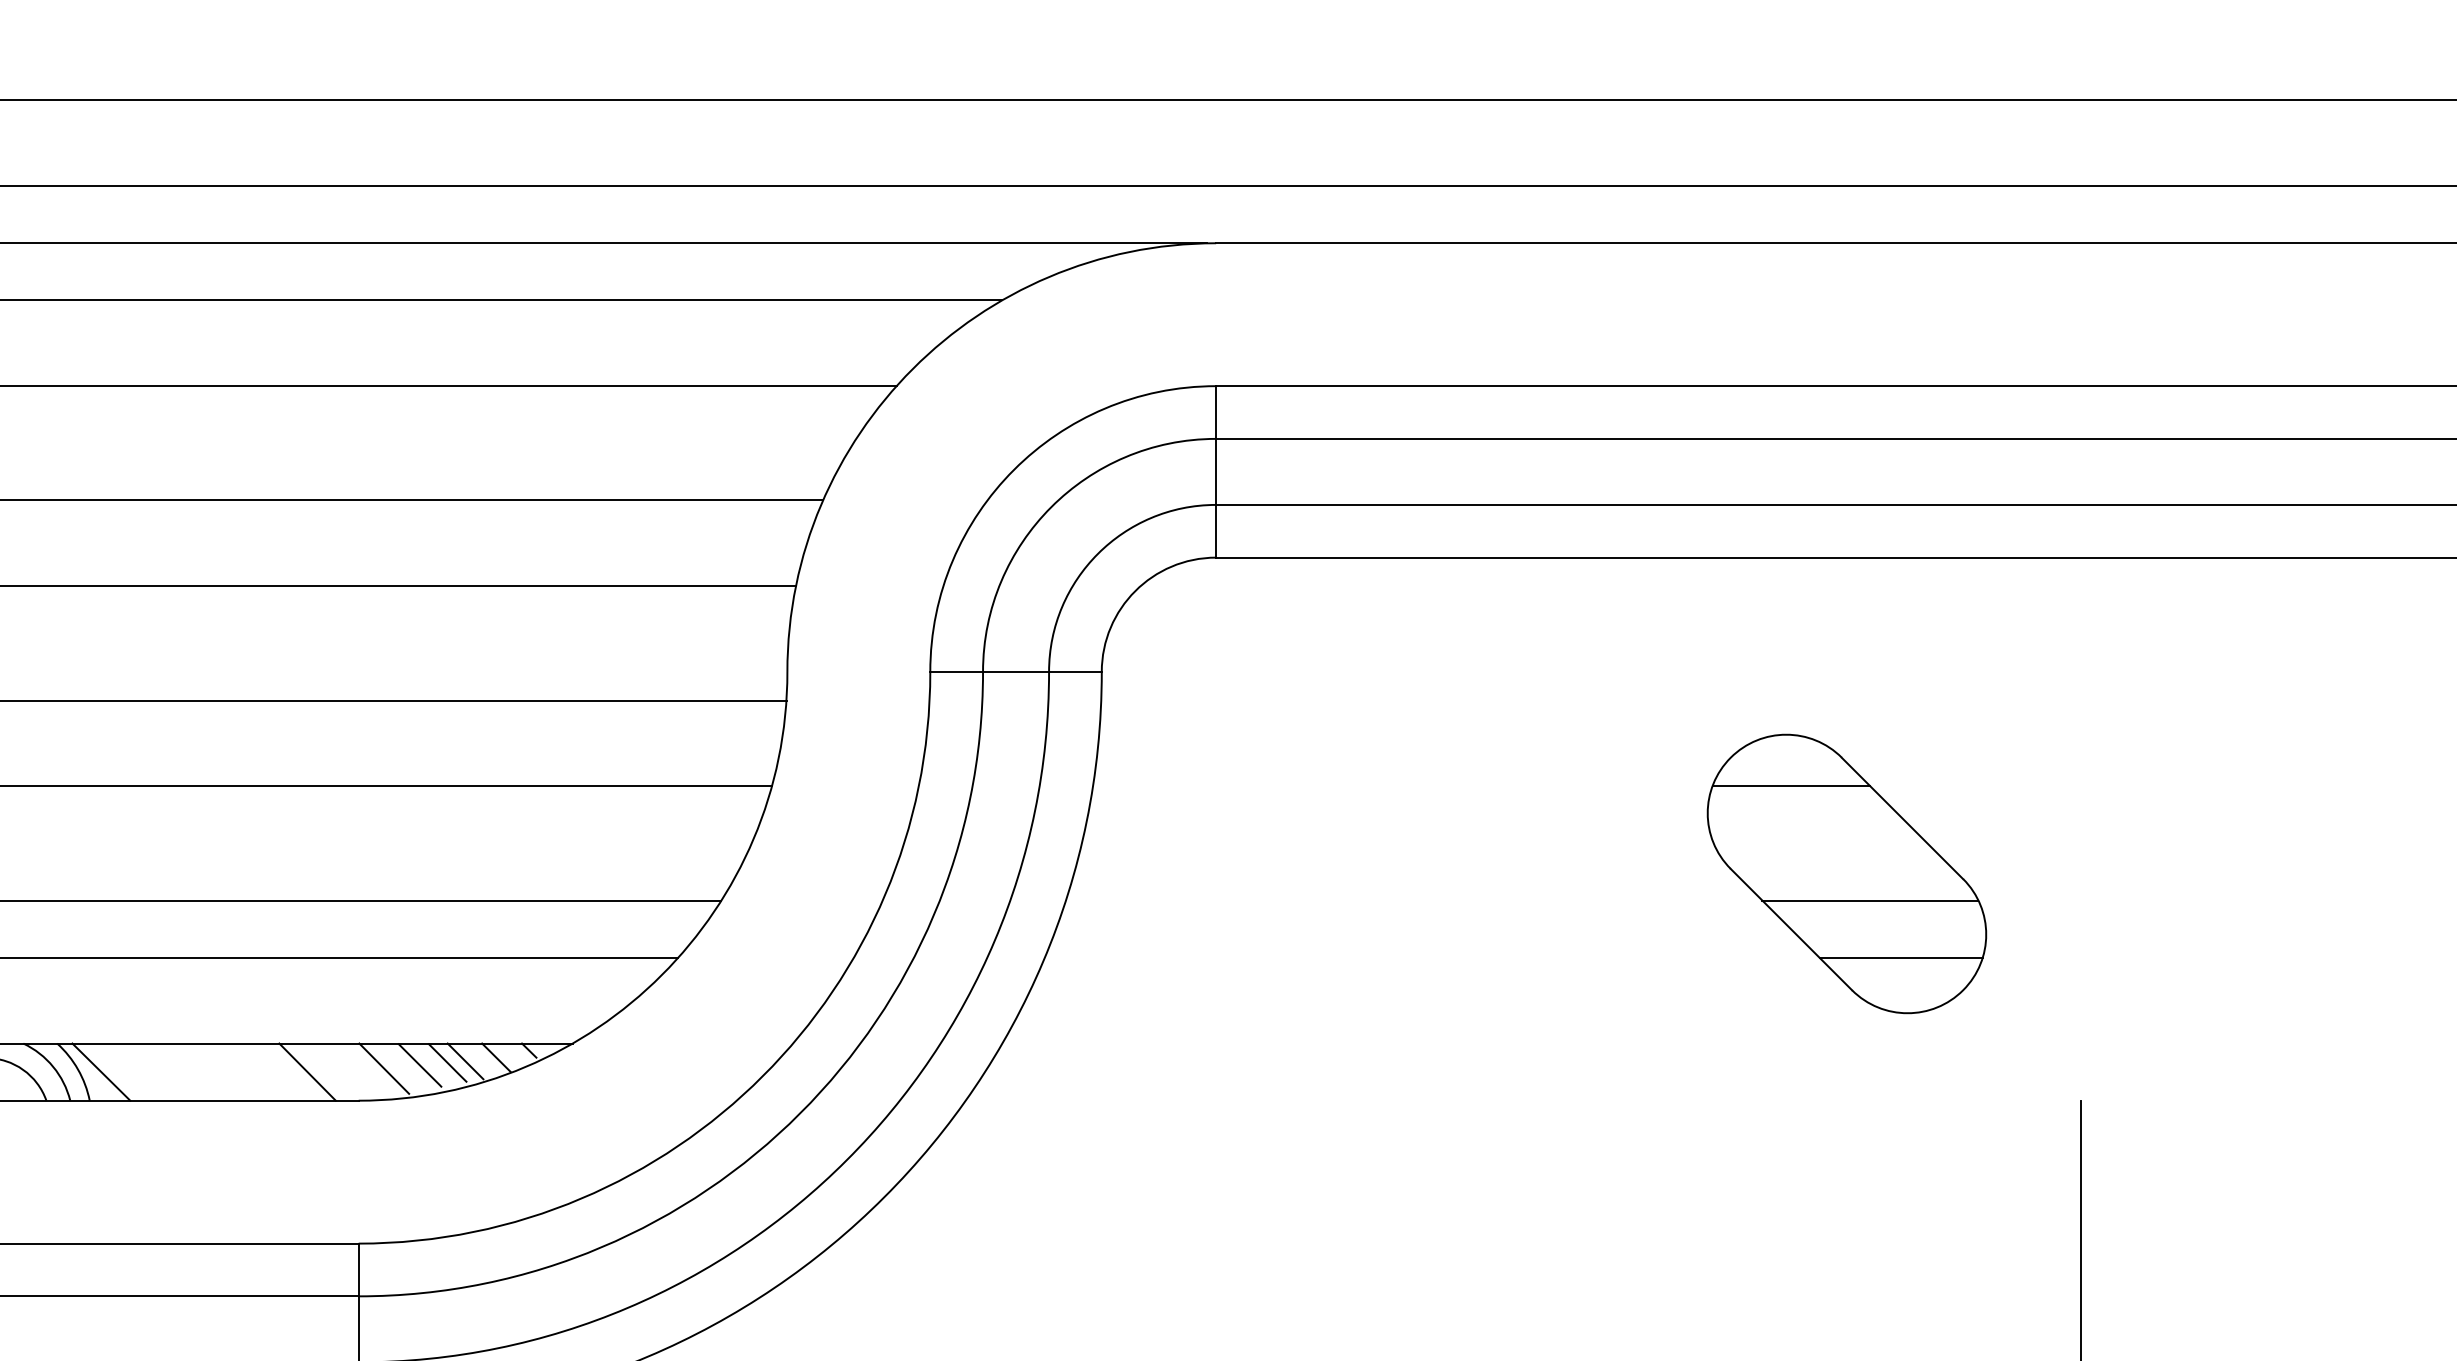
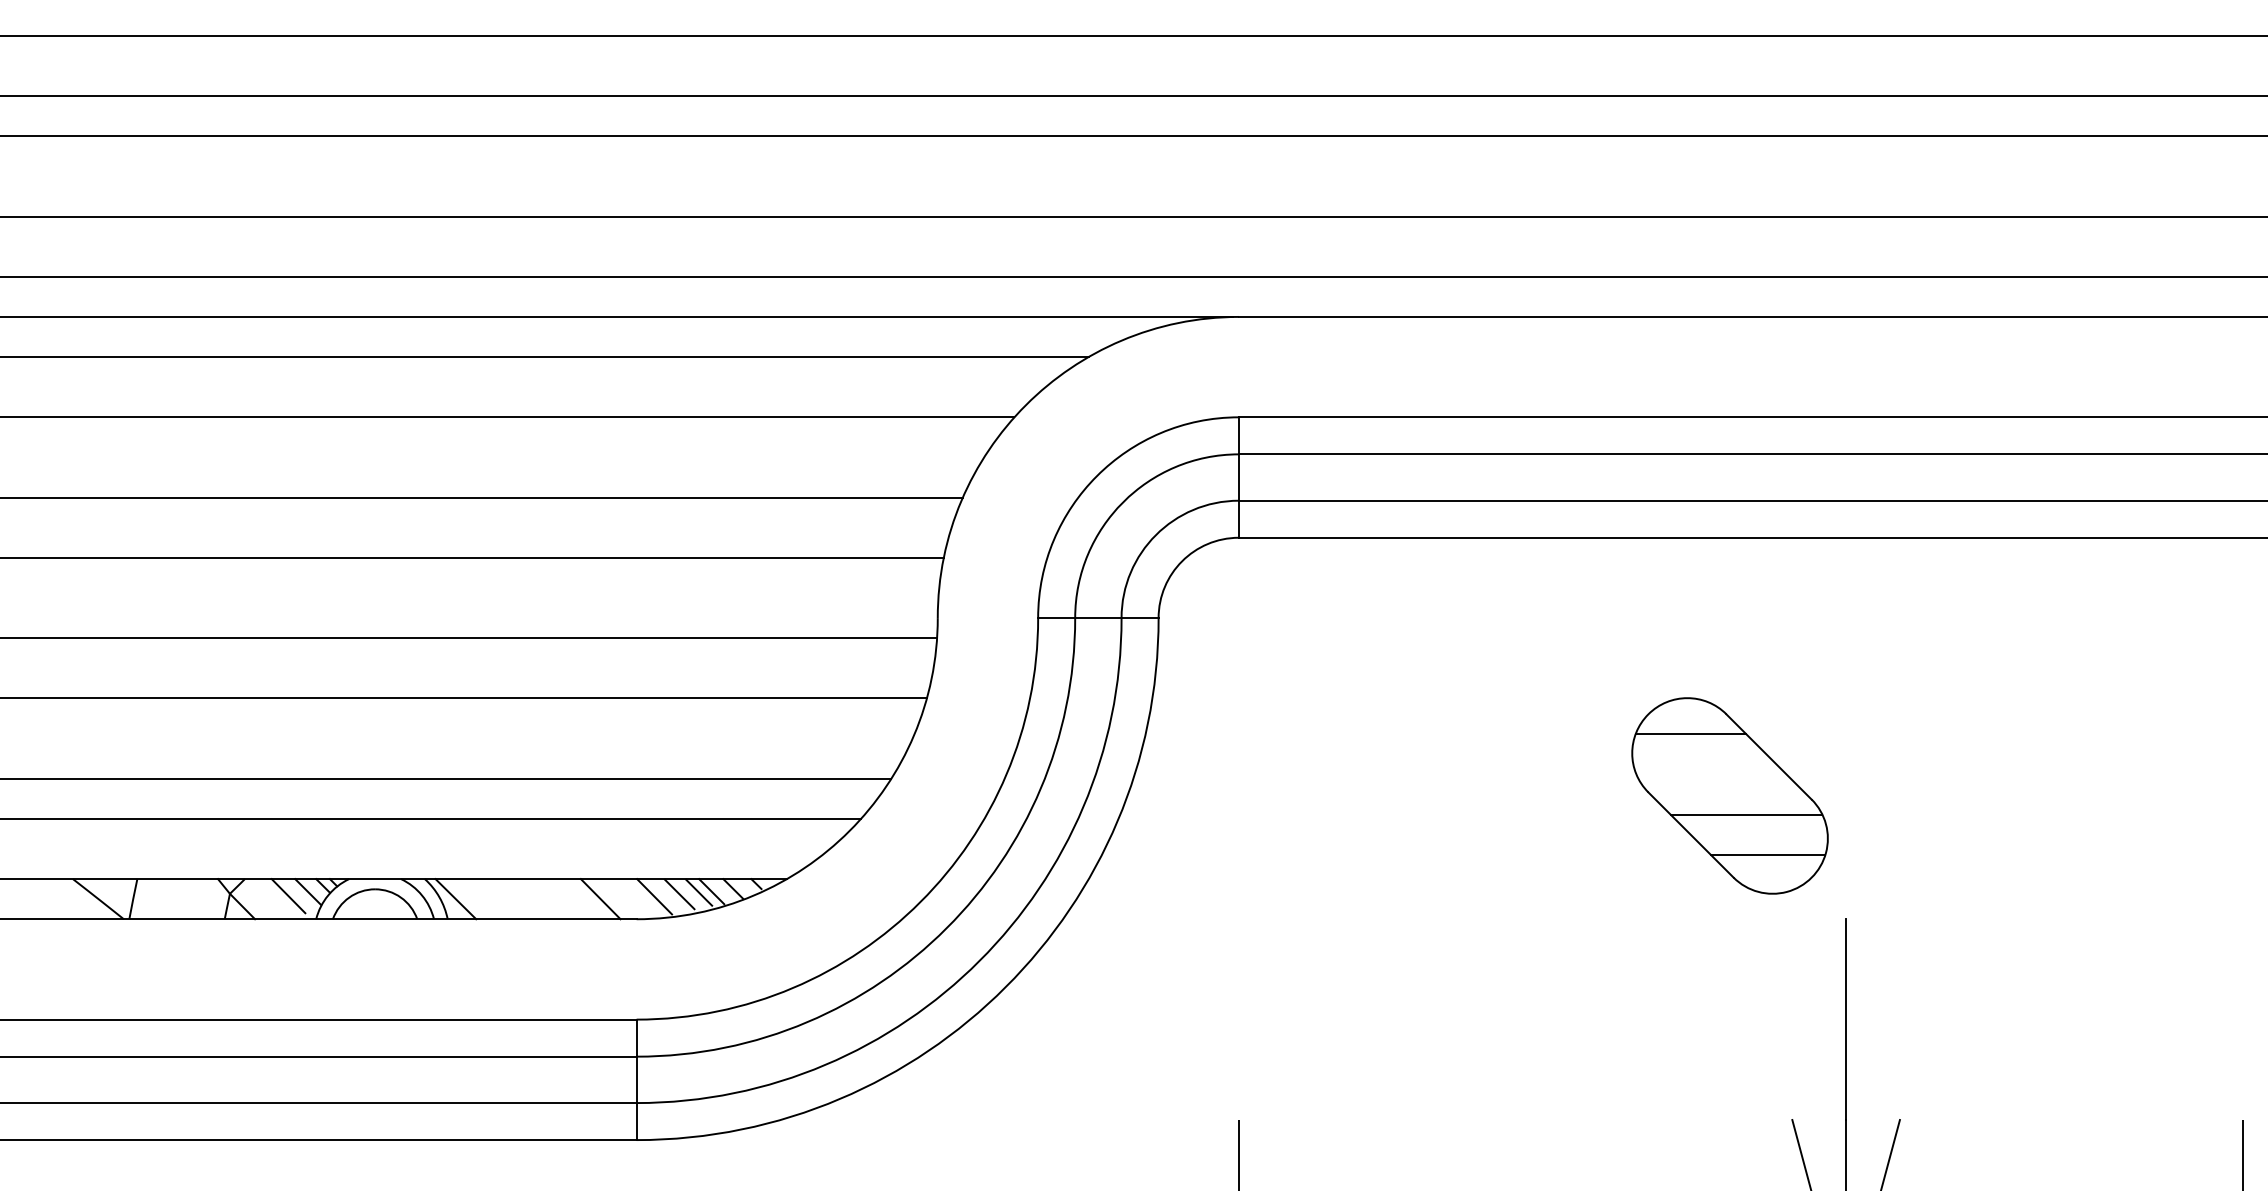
part: (1846, 873) -> (1729, 795), moved

